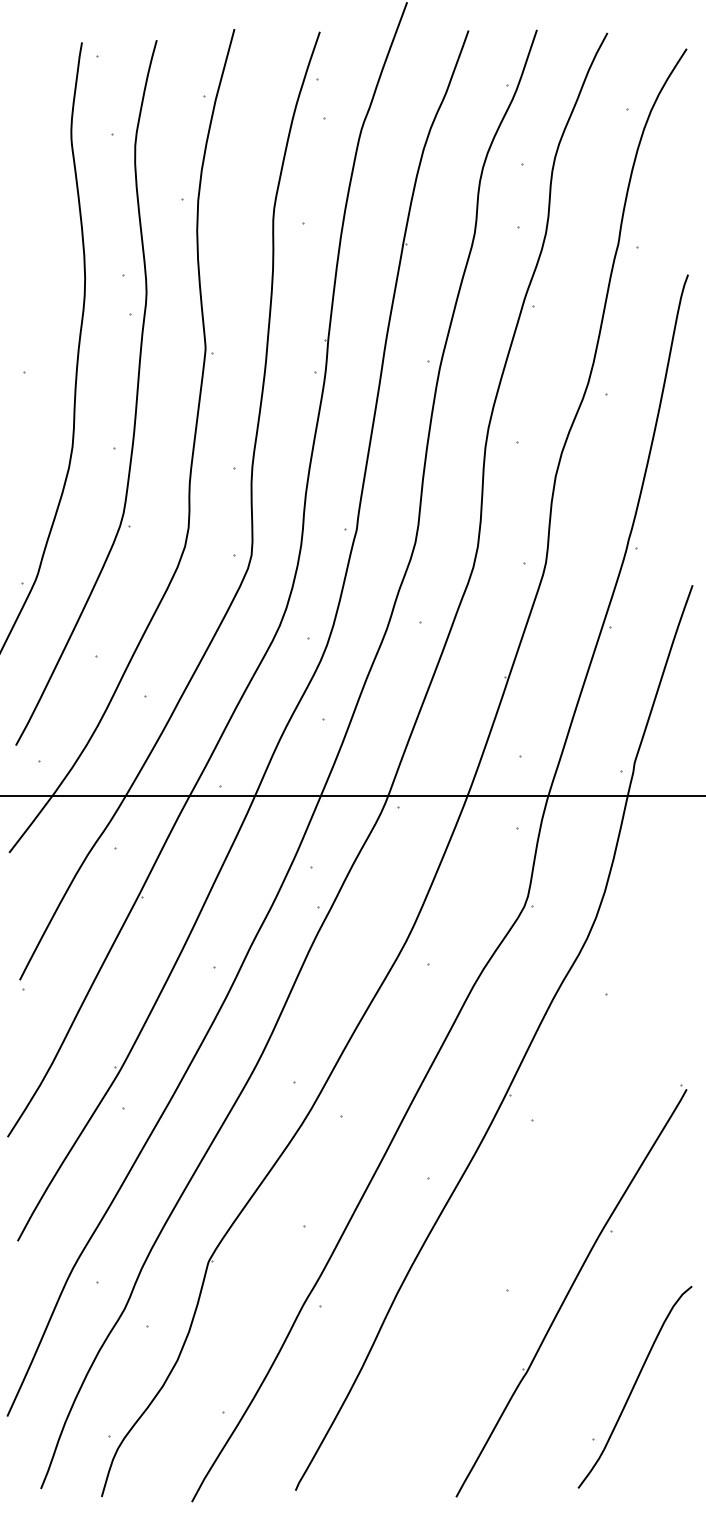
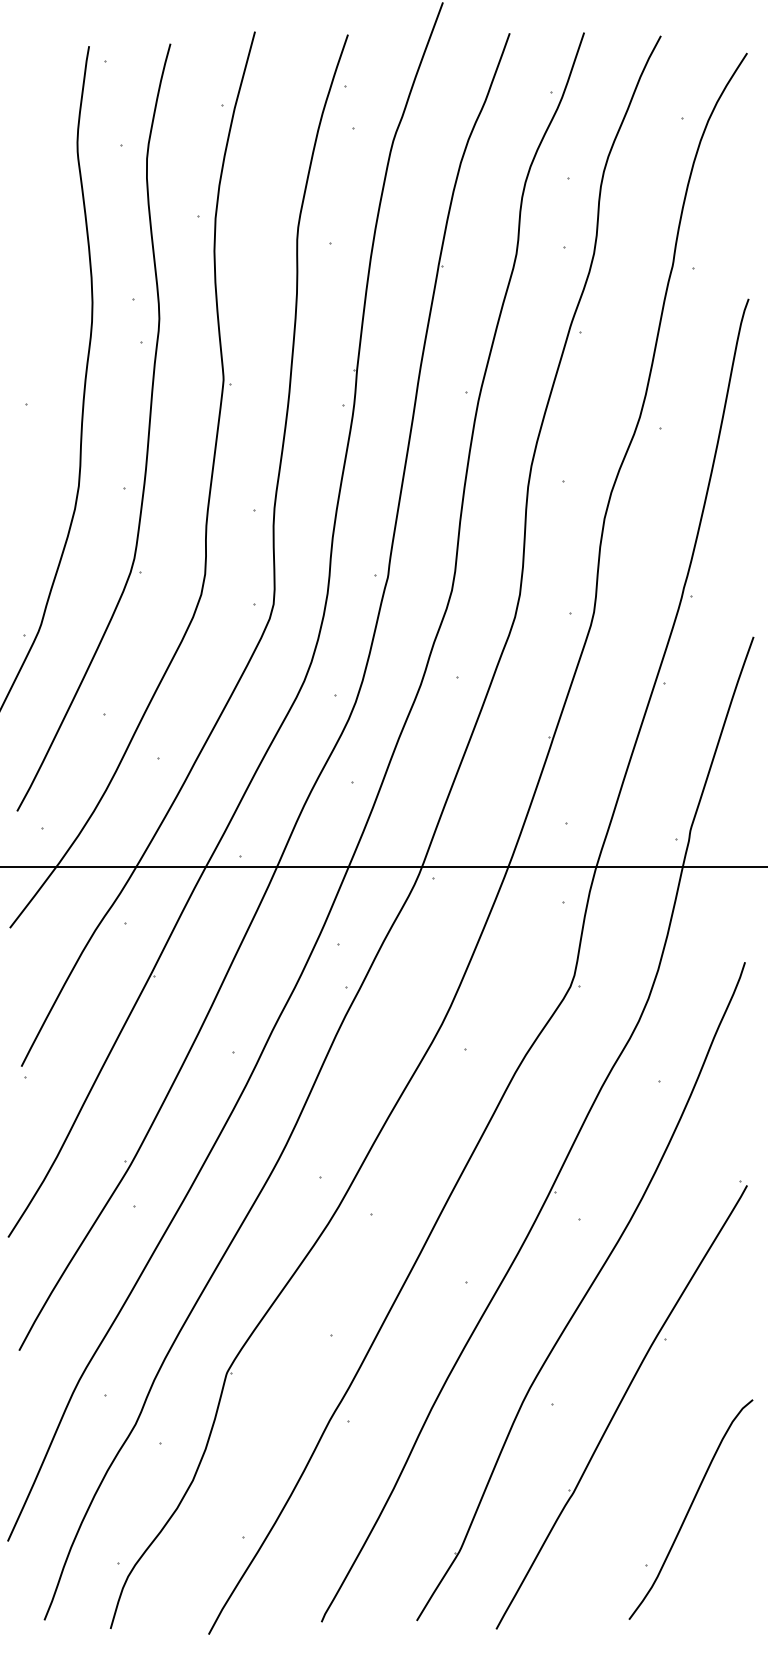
part: (533, 1186) -> (580, 1291), added

